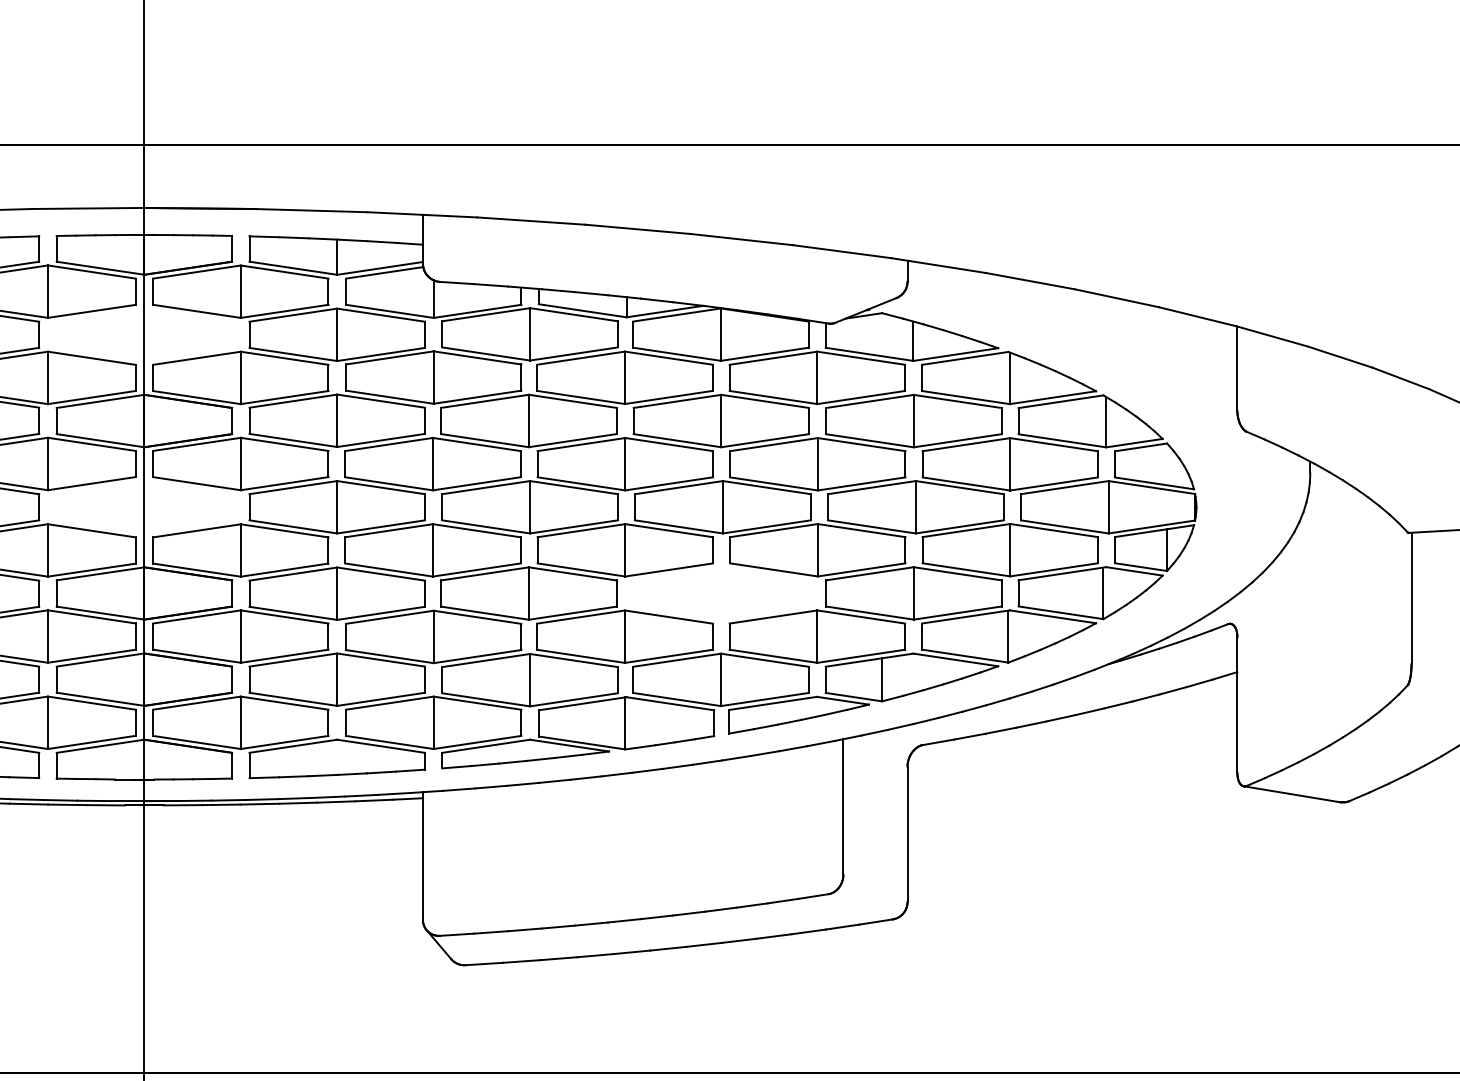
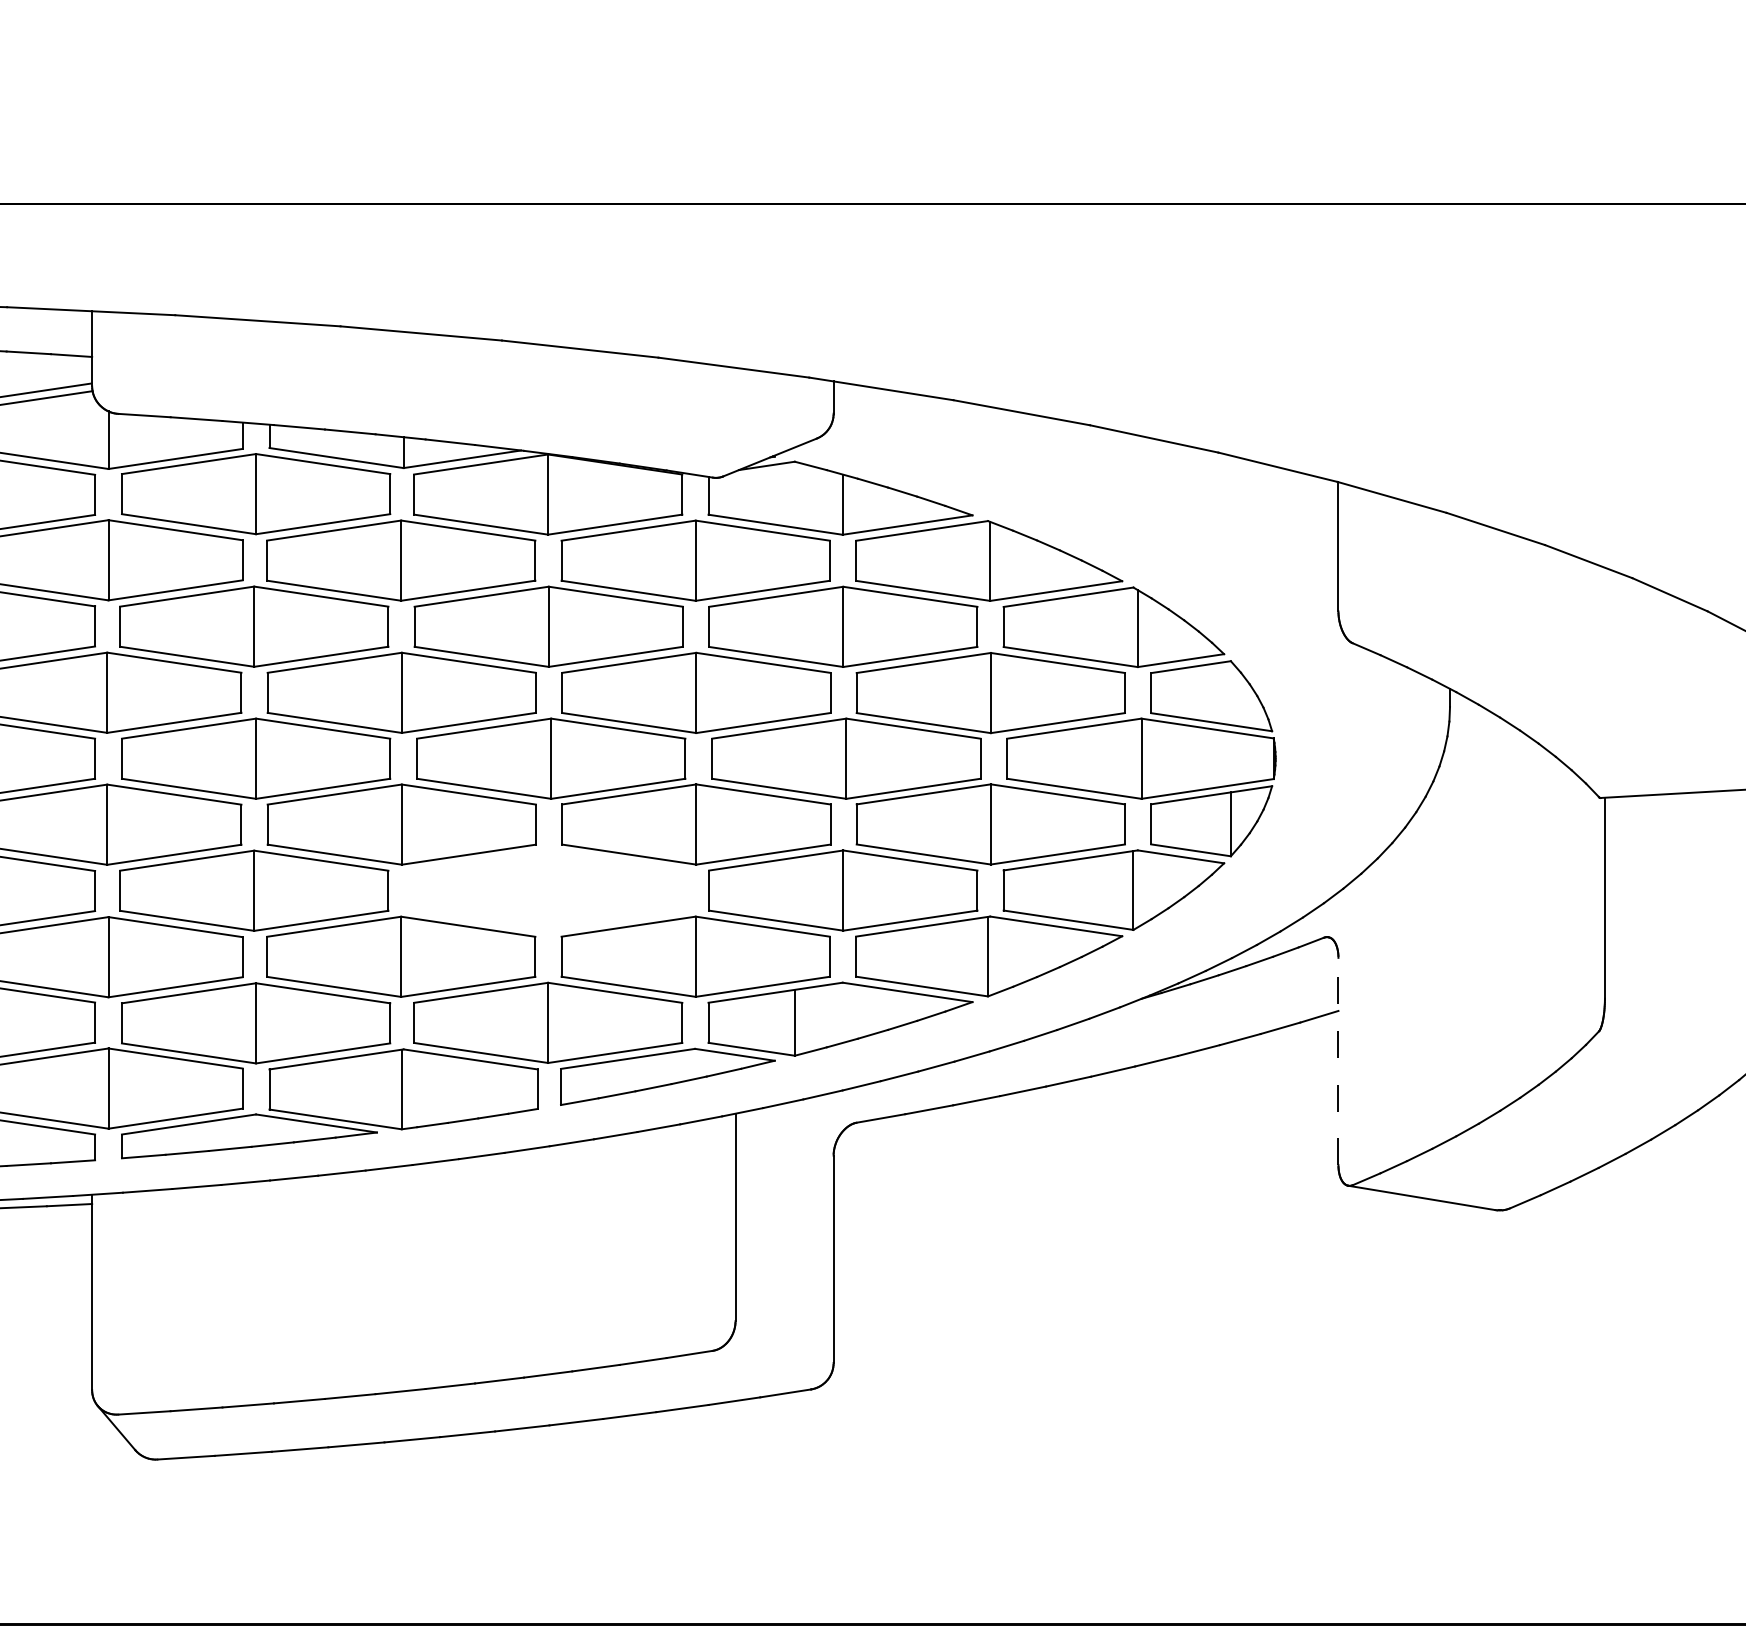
line: (1237, 705) -> (1338, 1062), solid -> dashed

